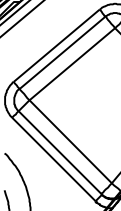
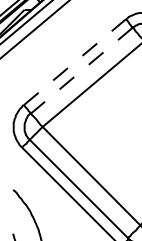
line: (56, 45) -> (74, 61), solid -> dashed
line: (62, 52) -> (81, 70), solid -> dashed

